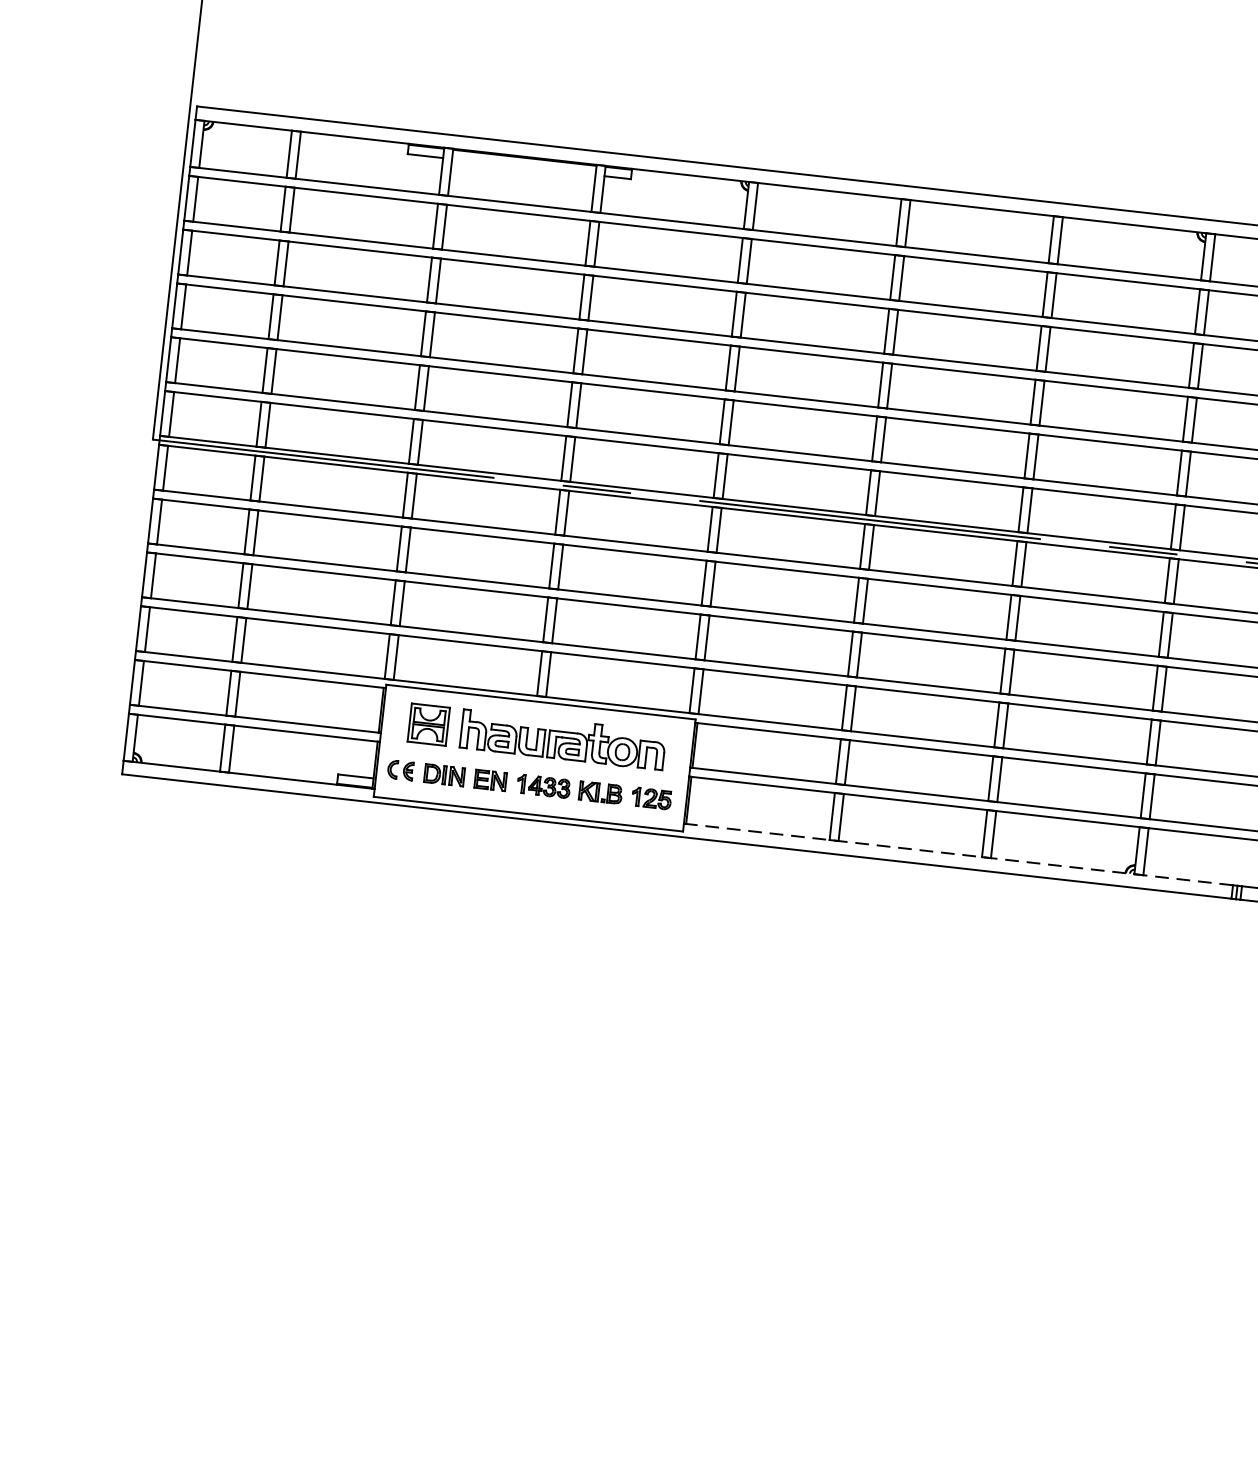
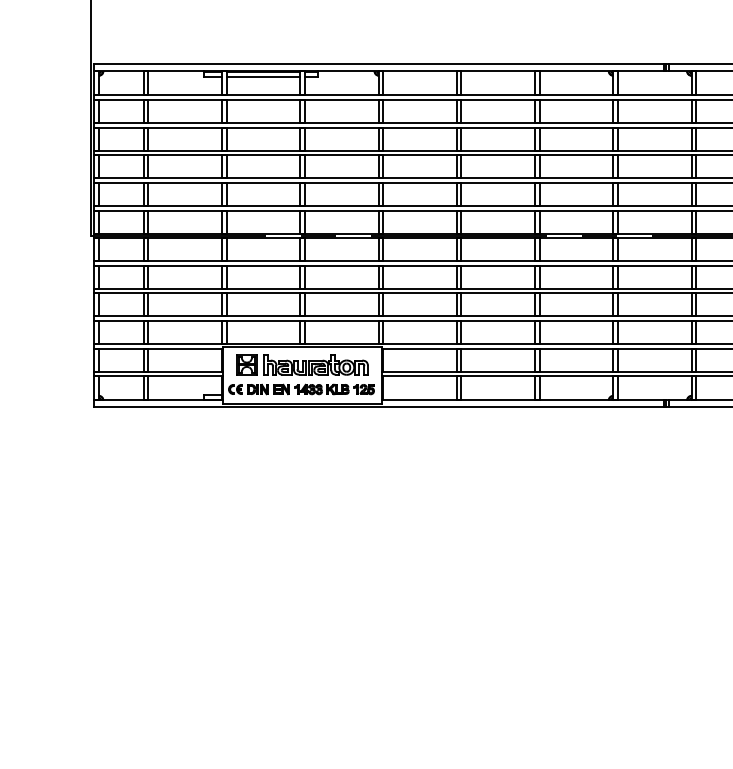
line: (523, 167) -> (263, 76), added
line: (957, 854) -> (522, 400), dashed -> solid

